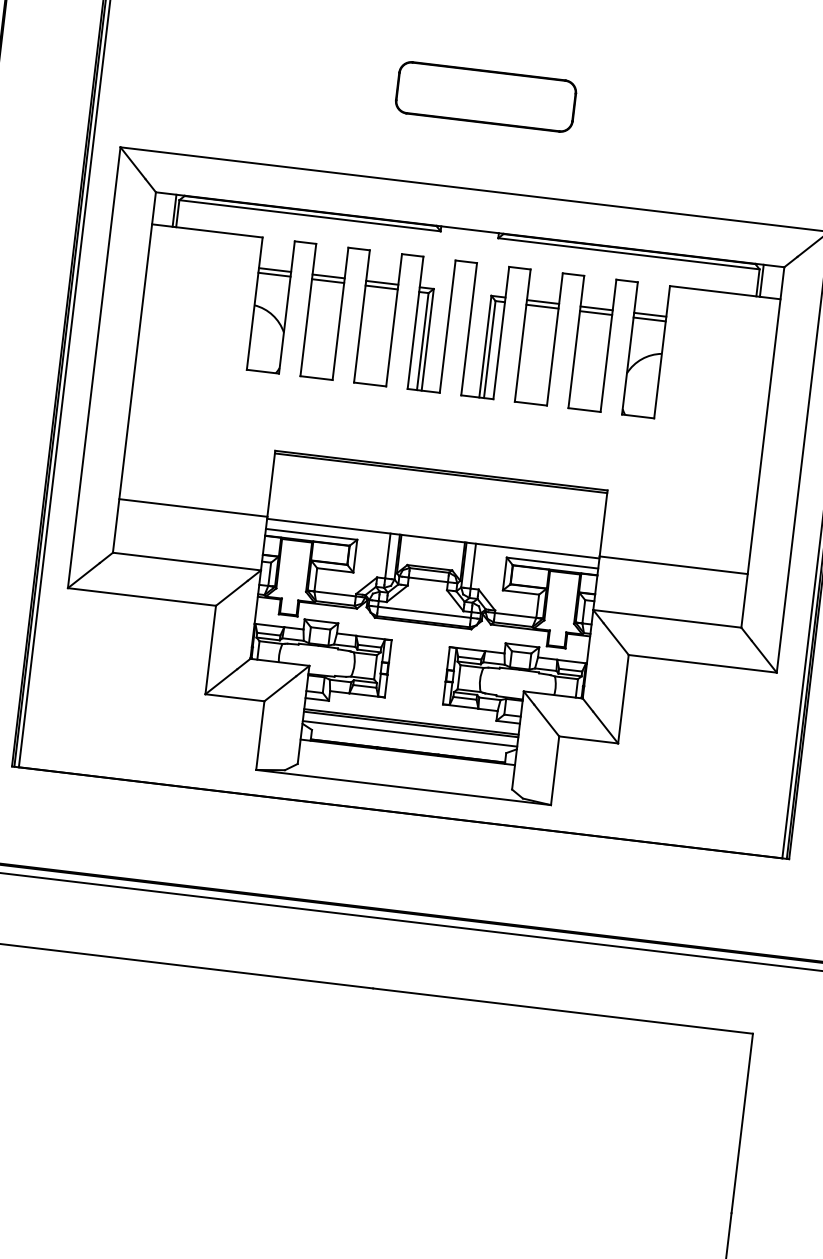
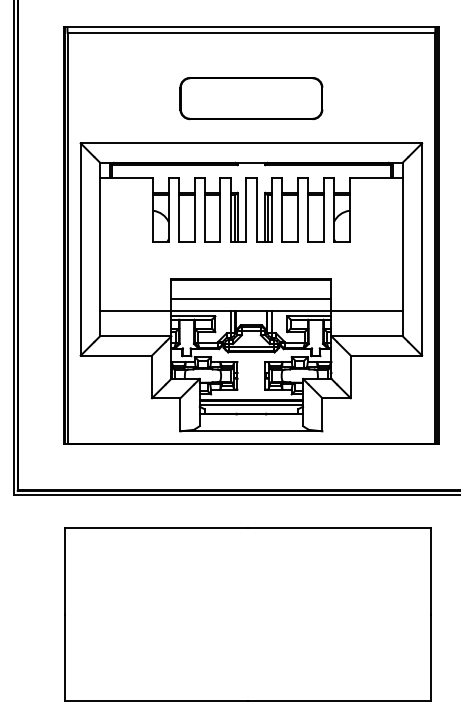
part: (486, 96) -> (251, 98), size x1.67
line: (436, 513) -> (251, 299), added

